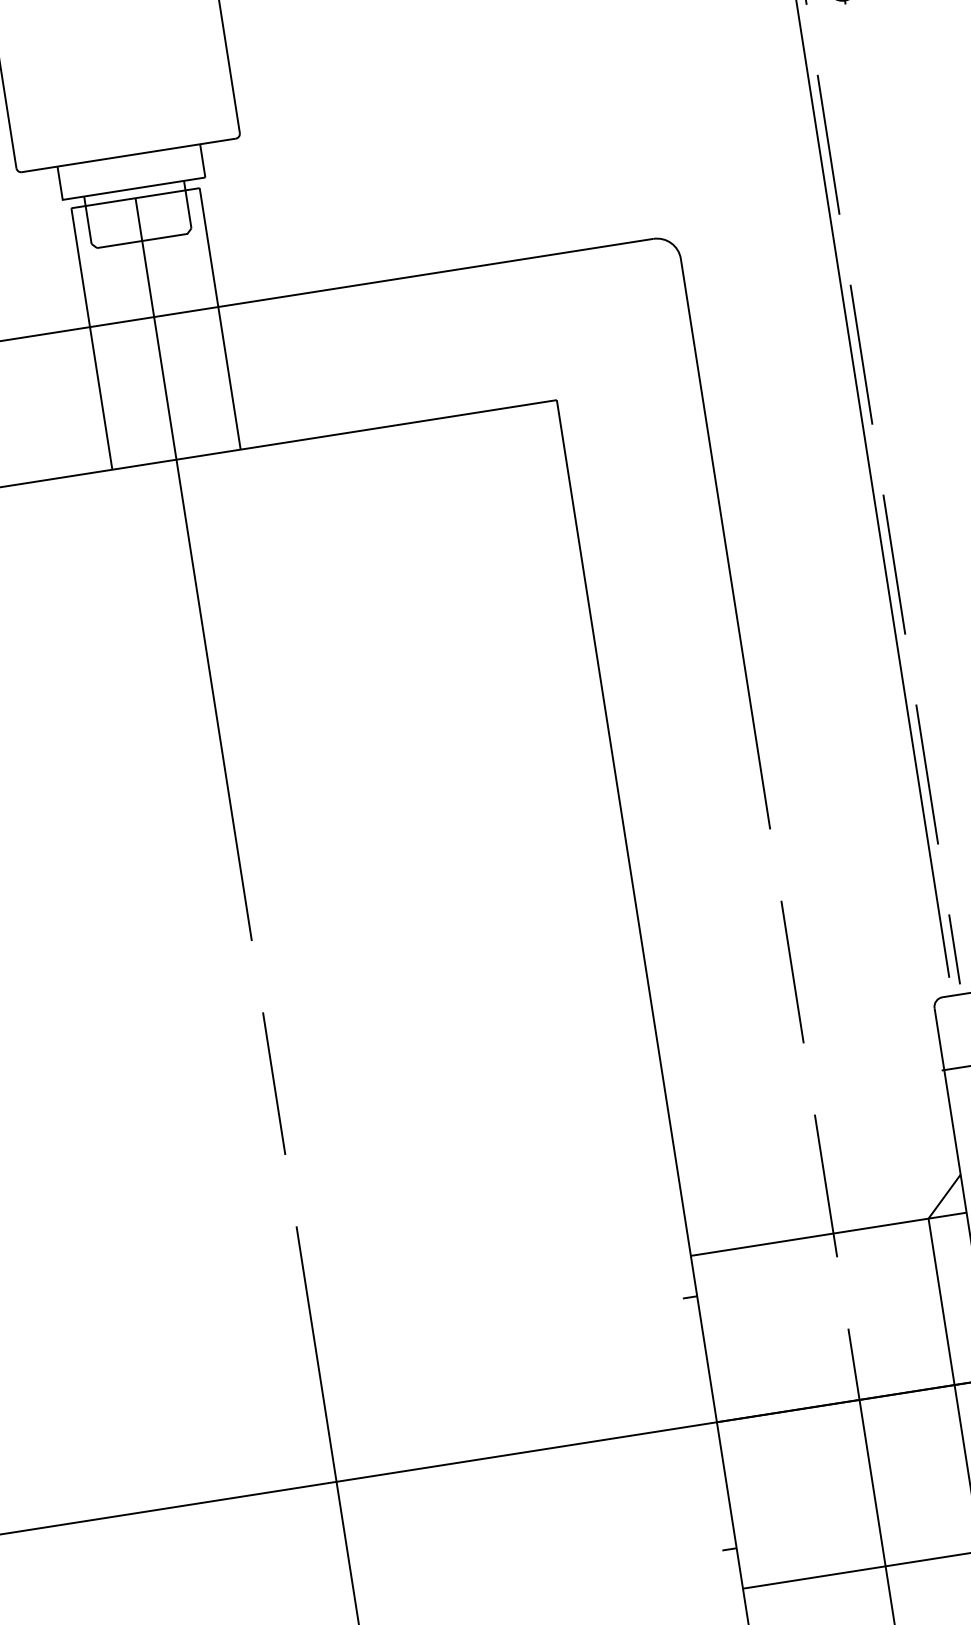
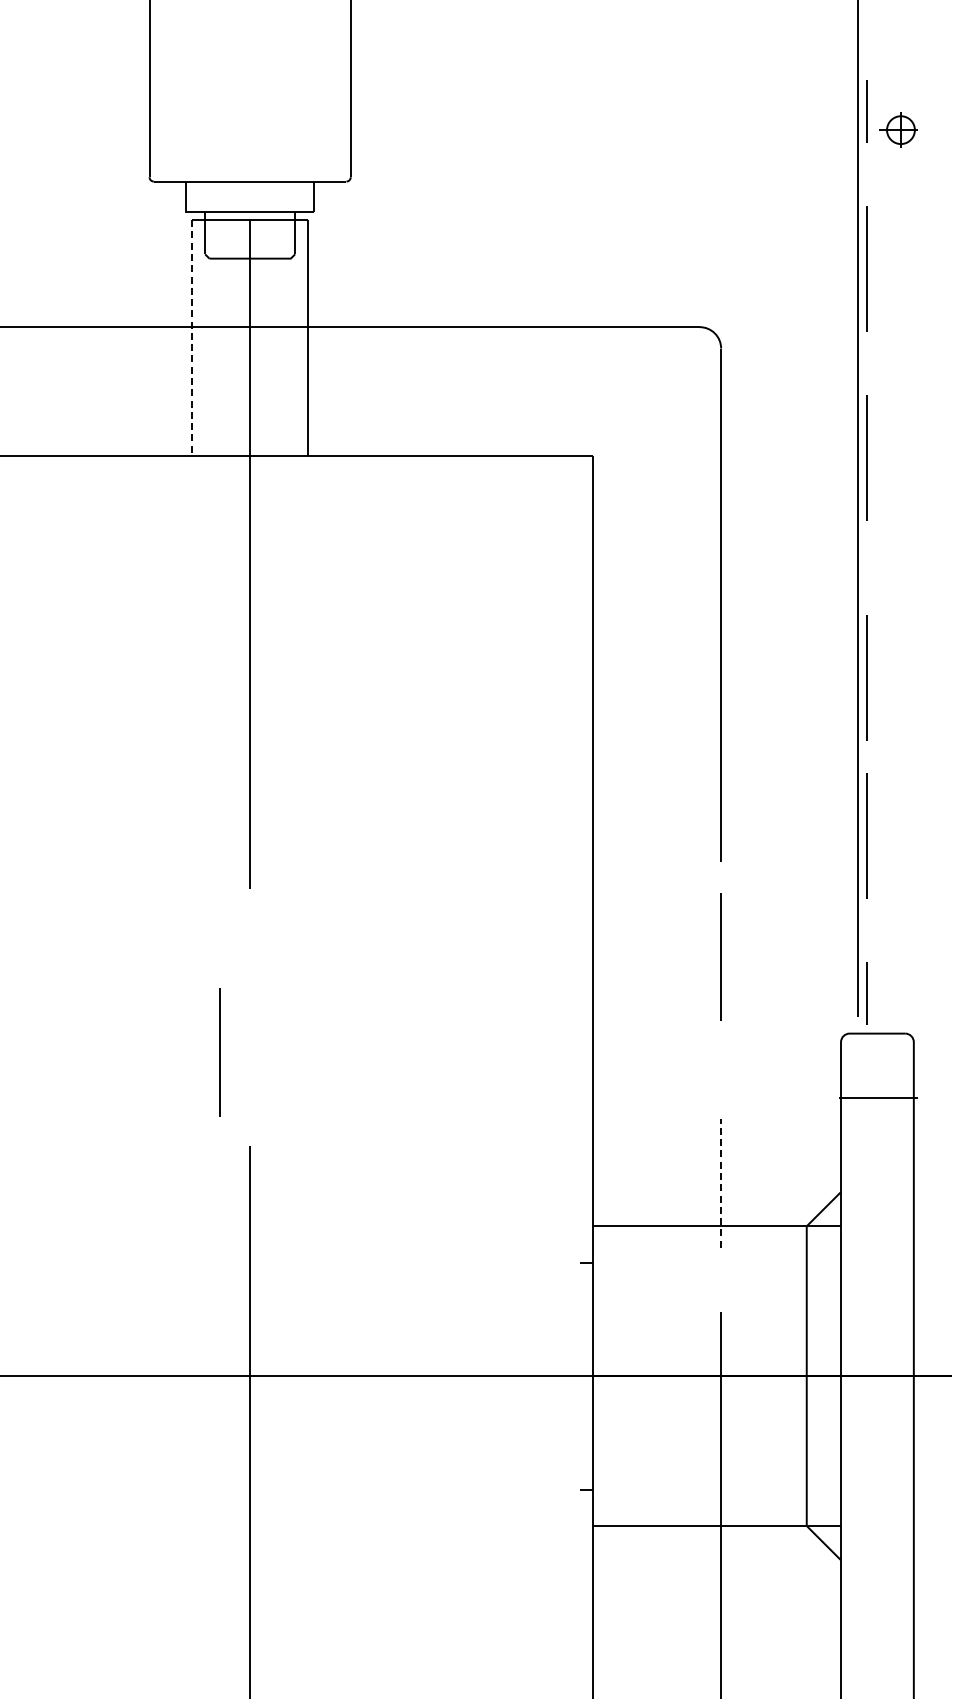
line: (91, 338) -> (192, 337), solid -> dashed
line: (894, 564) -> (866, 677), moved
line: (791, 971) -> (720, 956), moved
line: (273, 1083) -> (219, 1052), moved
line: (826, 1184) -> (721, 1182), solid -> dashed

